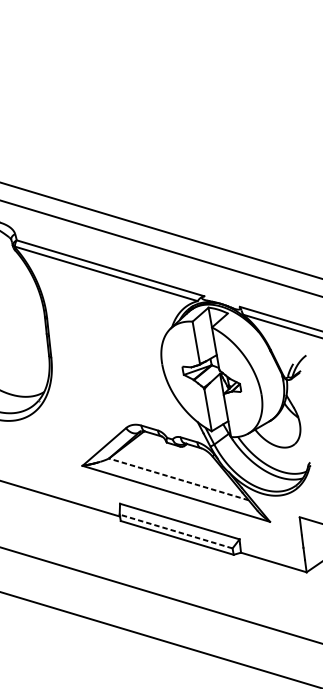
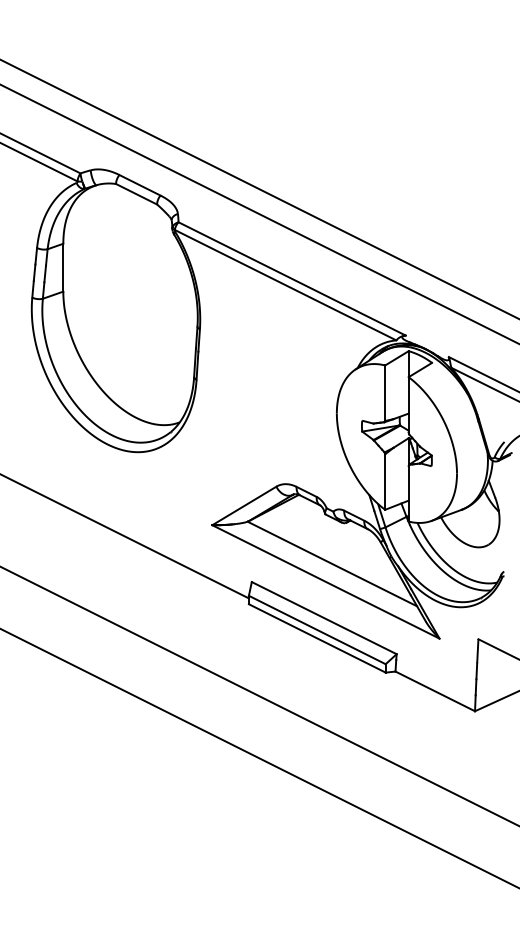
line: (178, 479) -> (332, 564), dashed -> solid
line: (175, 531) -> (316, 629), dashed -> solid

